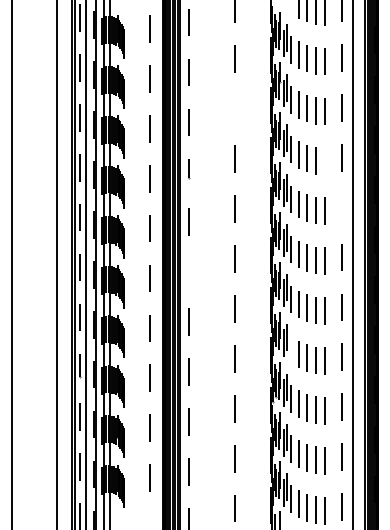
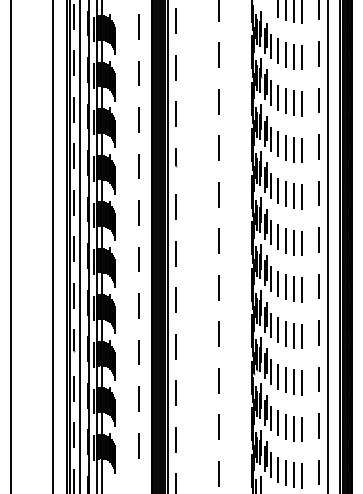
line: (235, 109) -> (219, 102), added
line: (324, 161) -> (302, 150), added
line: (341, 207) -> (317, 193), added
line: (189, 272) -> (176, 253), added
line: (291, 349) -> (271, 325), added

